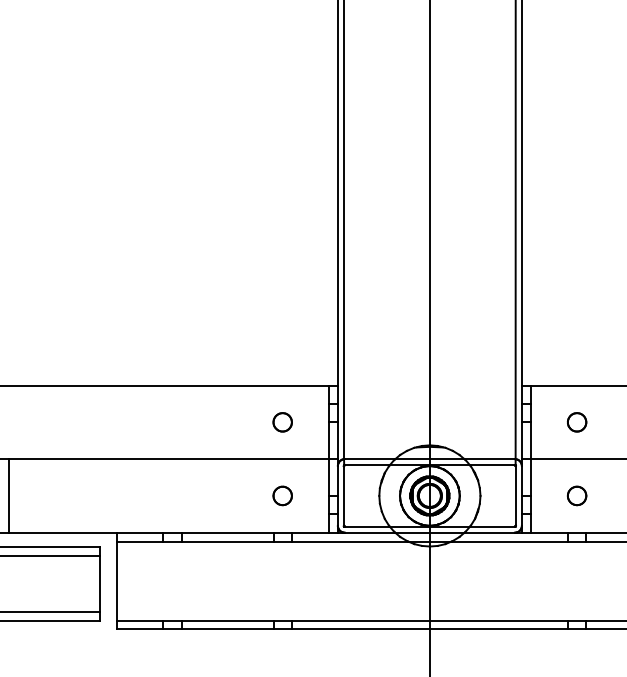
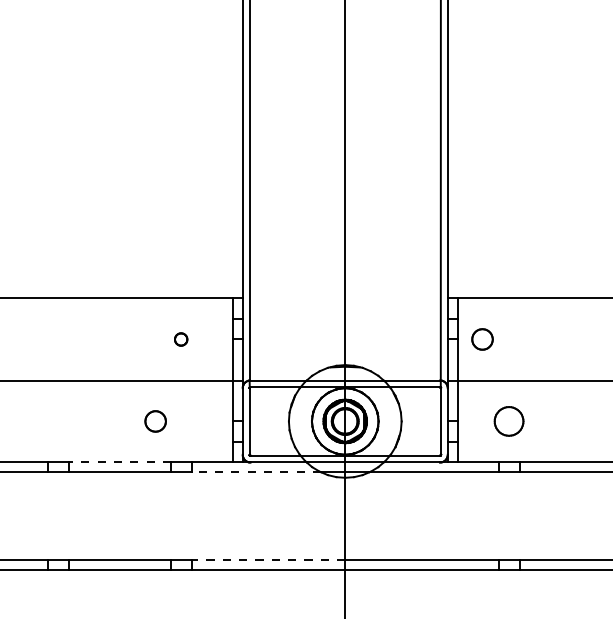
part: (282, 422) -> (181, 339), size x0.6
part: (577, 422) -> (482, 339), moved
part: (282, 495) -> (155, 420), moved
part: (577, 495) -> (509, 420), size x1.4
line: (227, 532) -> (119, 462), solid -> dashed
line: (349, 541) -> (255, 472), solid -> dashed
line: (360, 620) -> (267, 560), solid -> dashed

